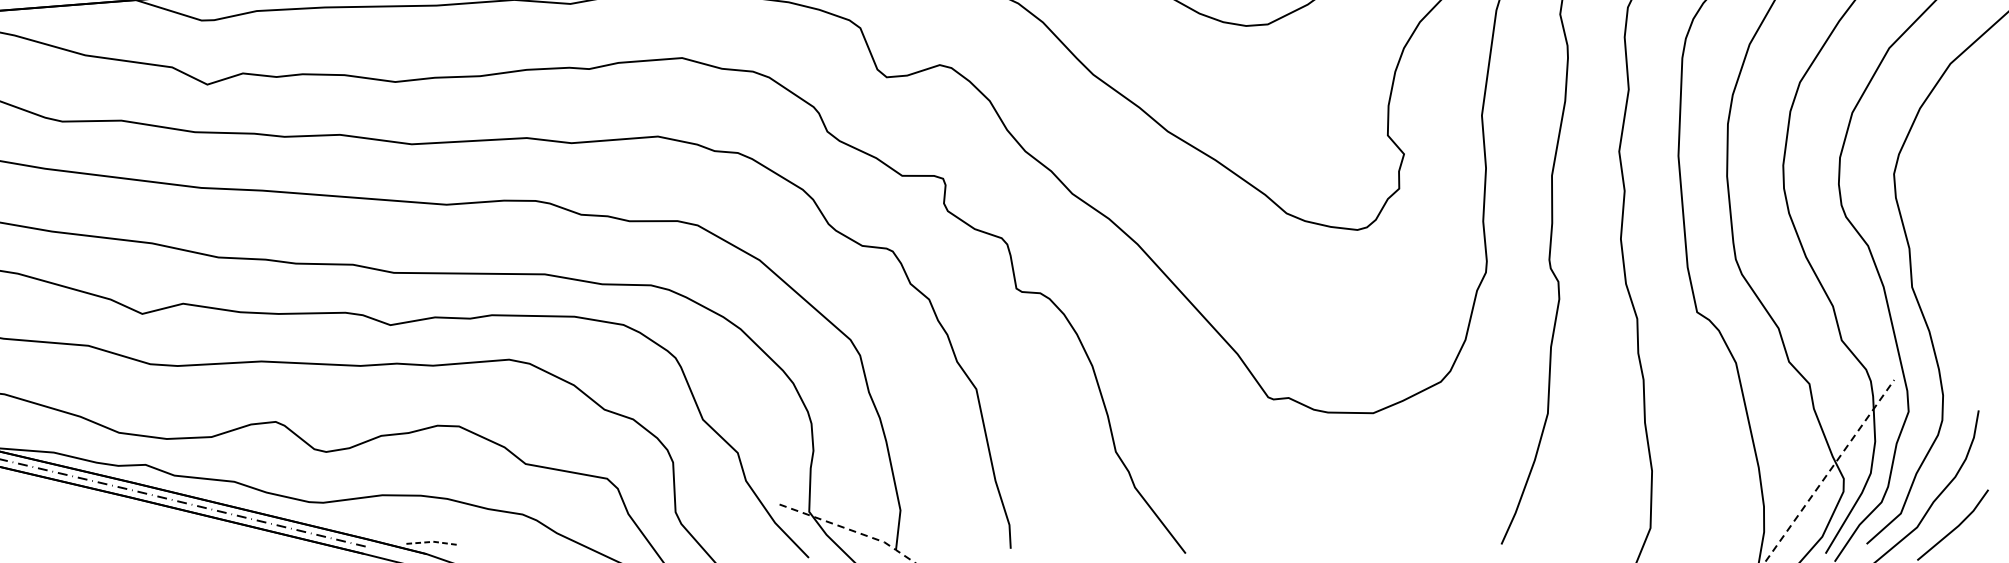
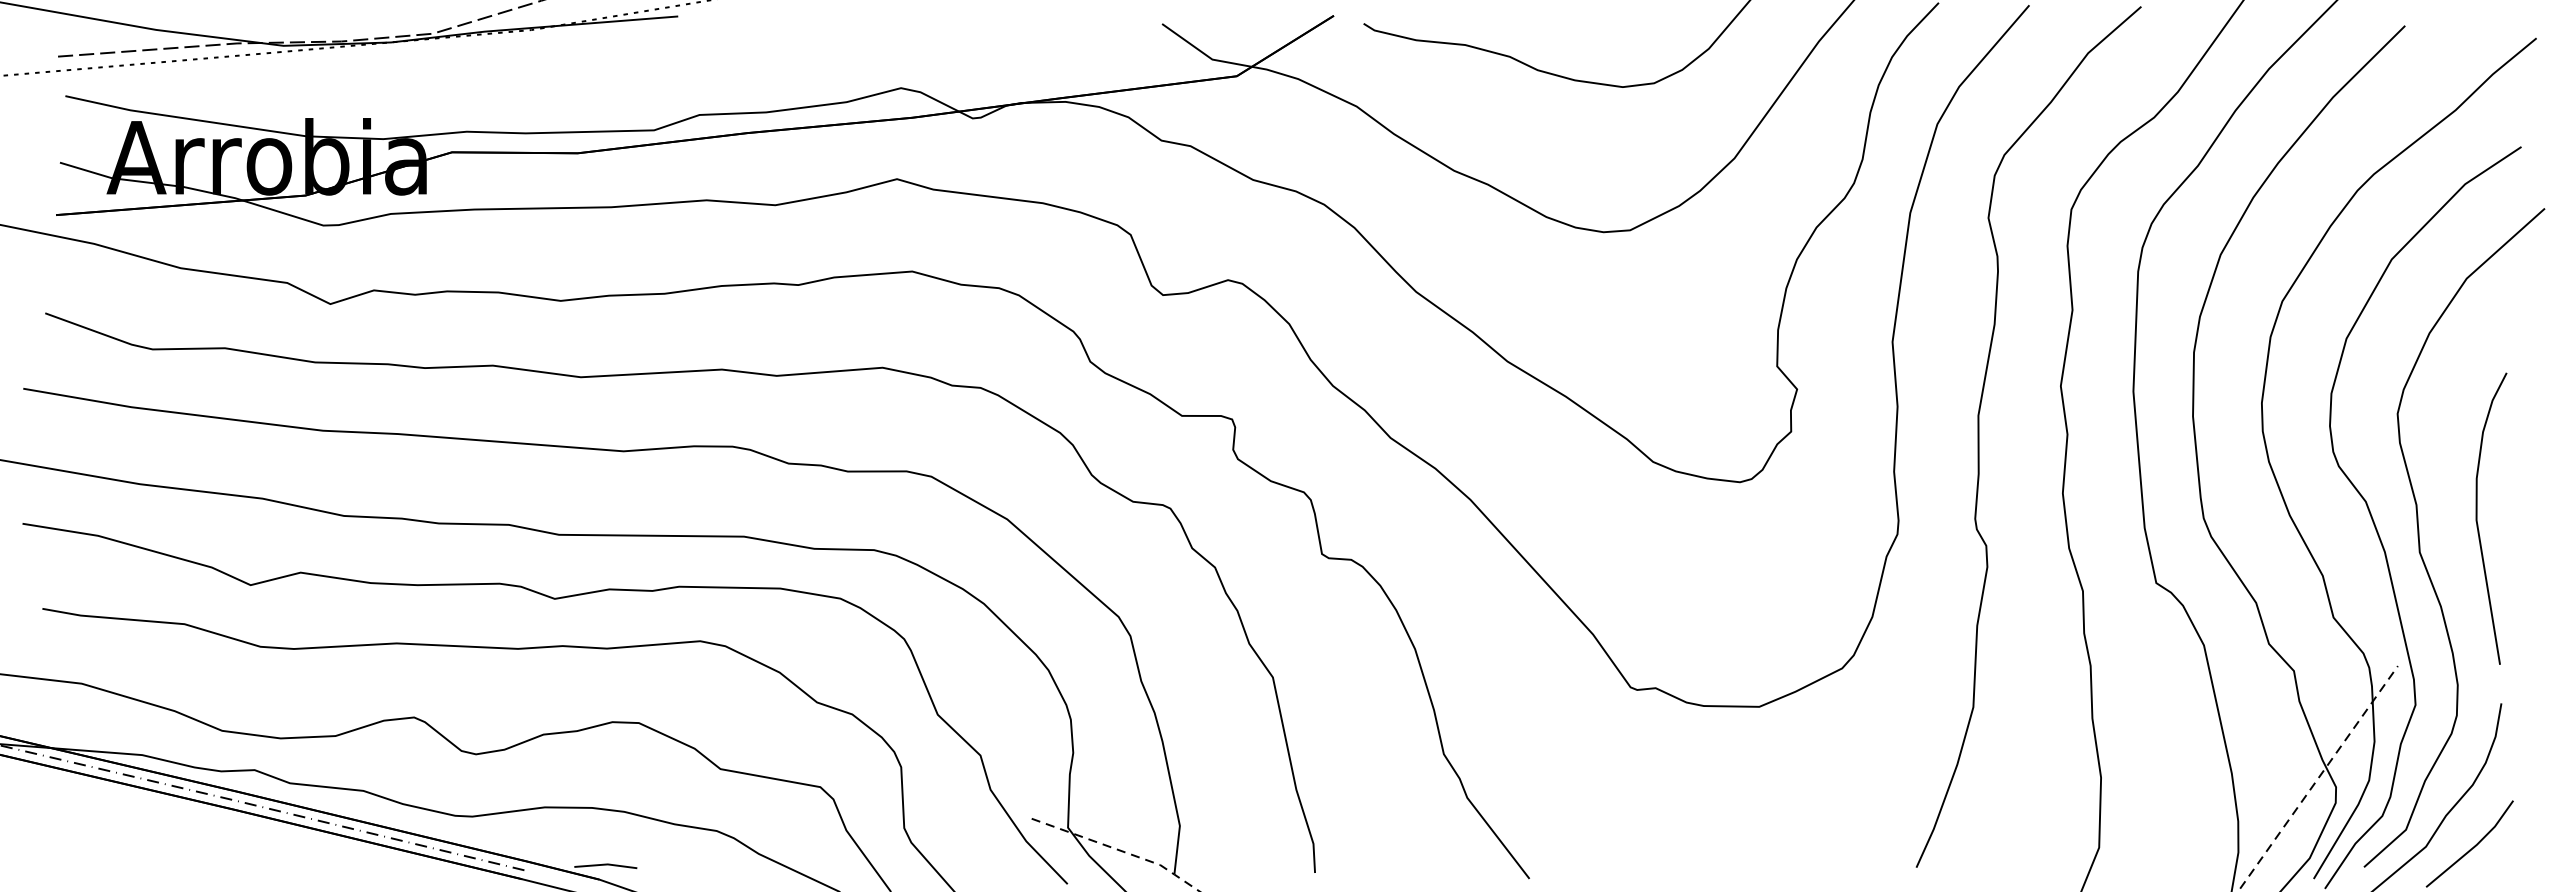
curve: (1959, 259) -> (2477, 518), added
line: (432, 541) -> (606, 864), dashed -> solid

